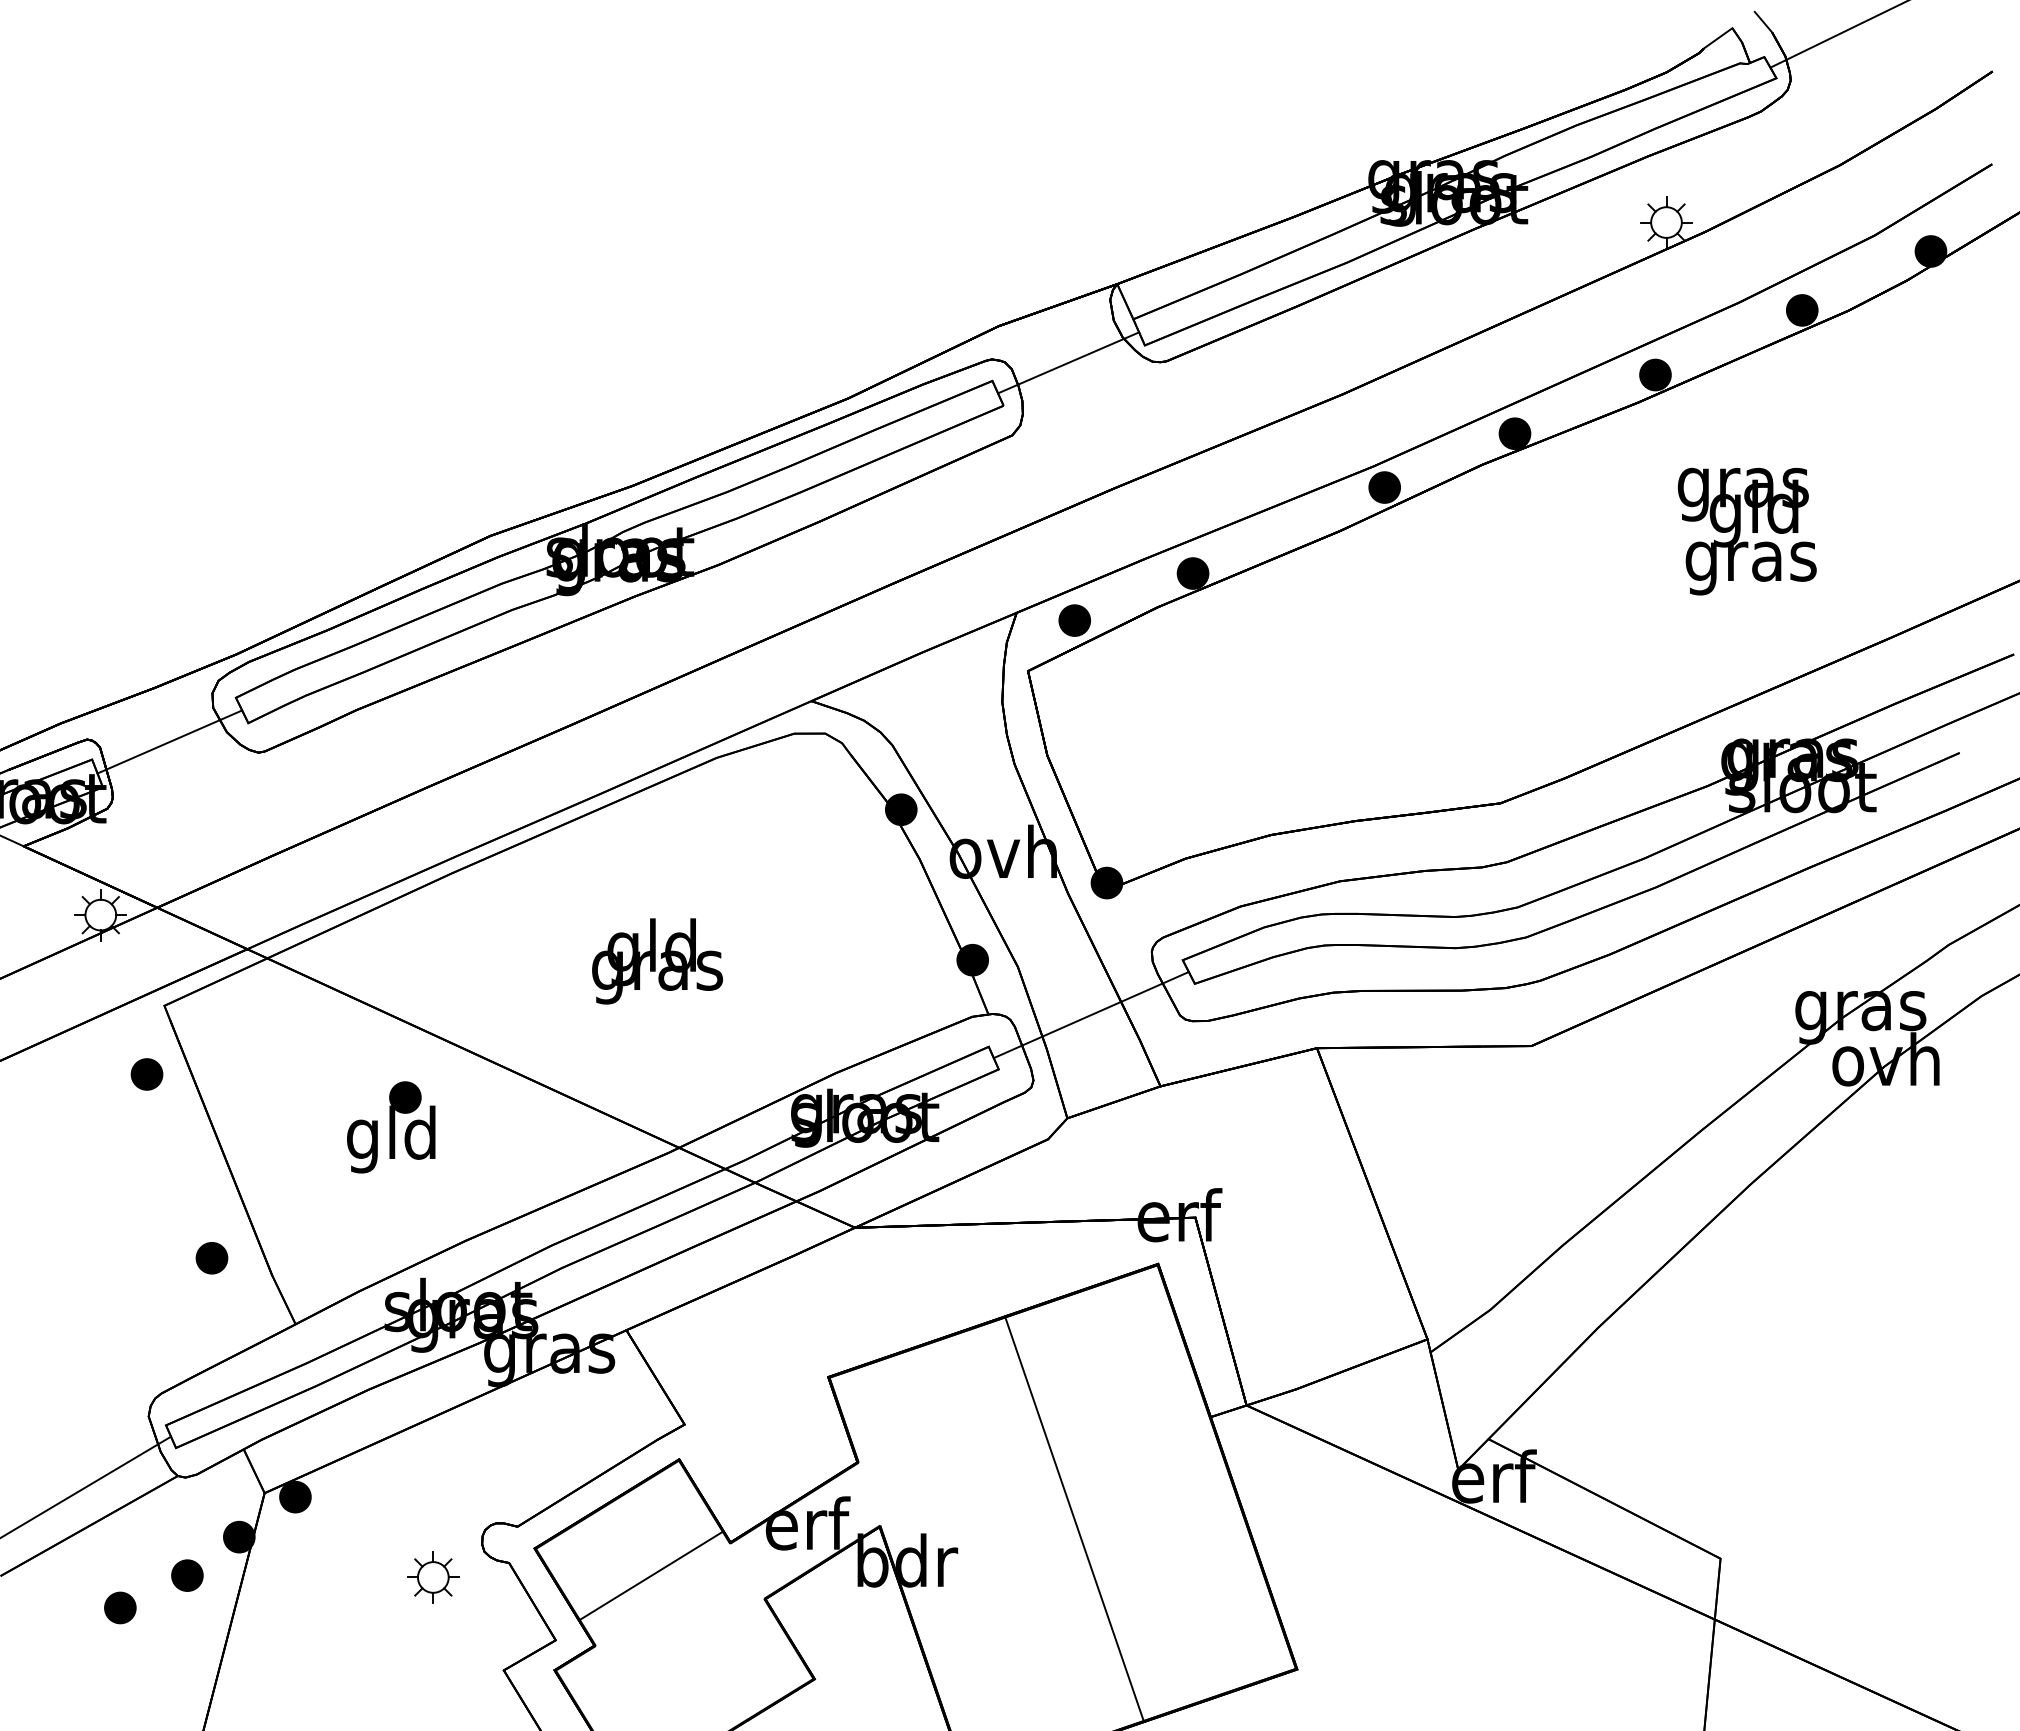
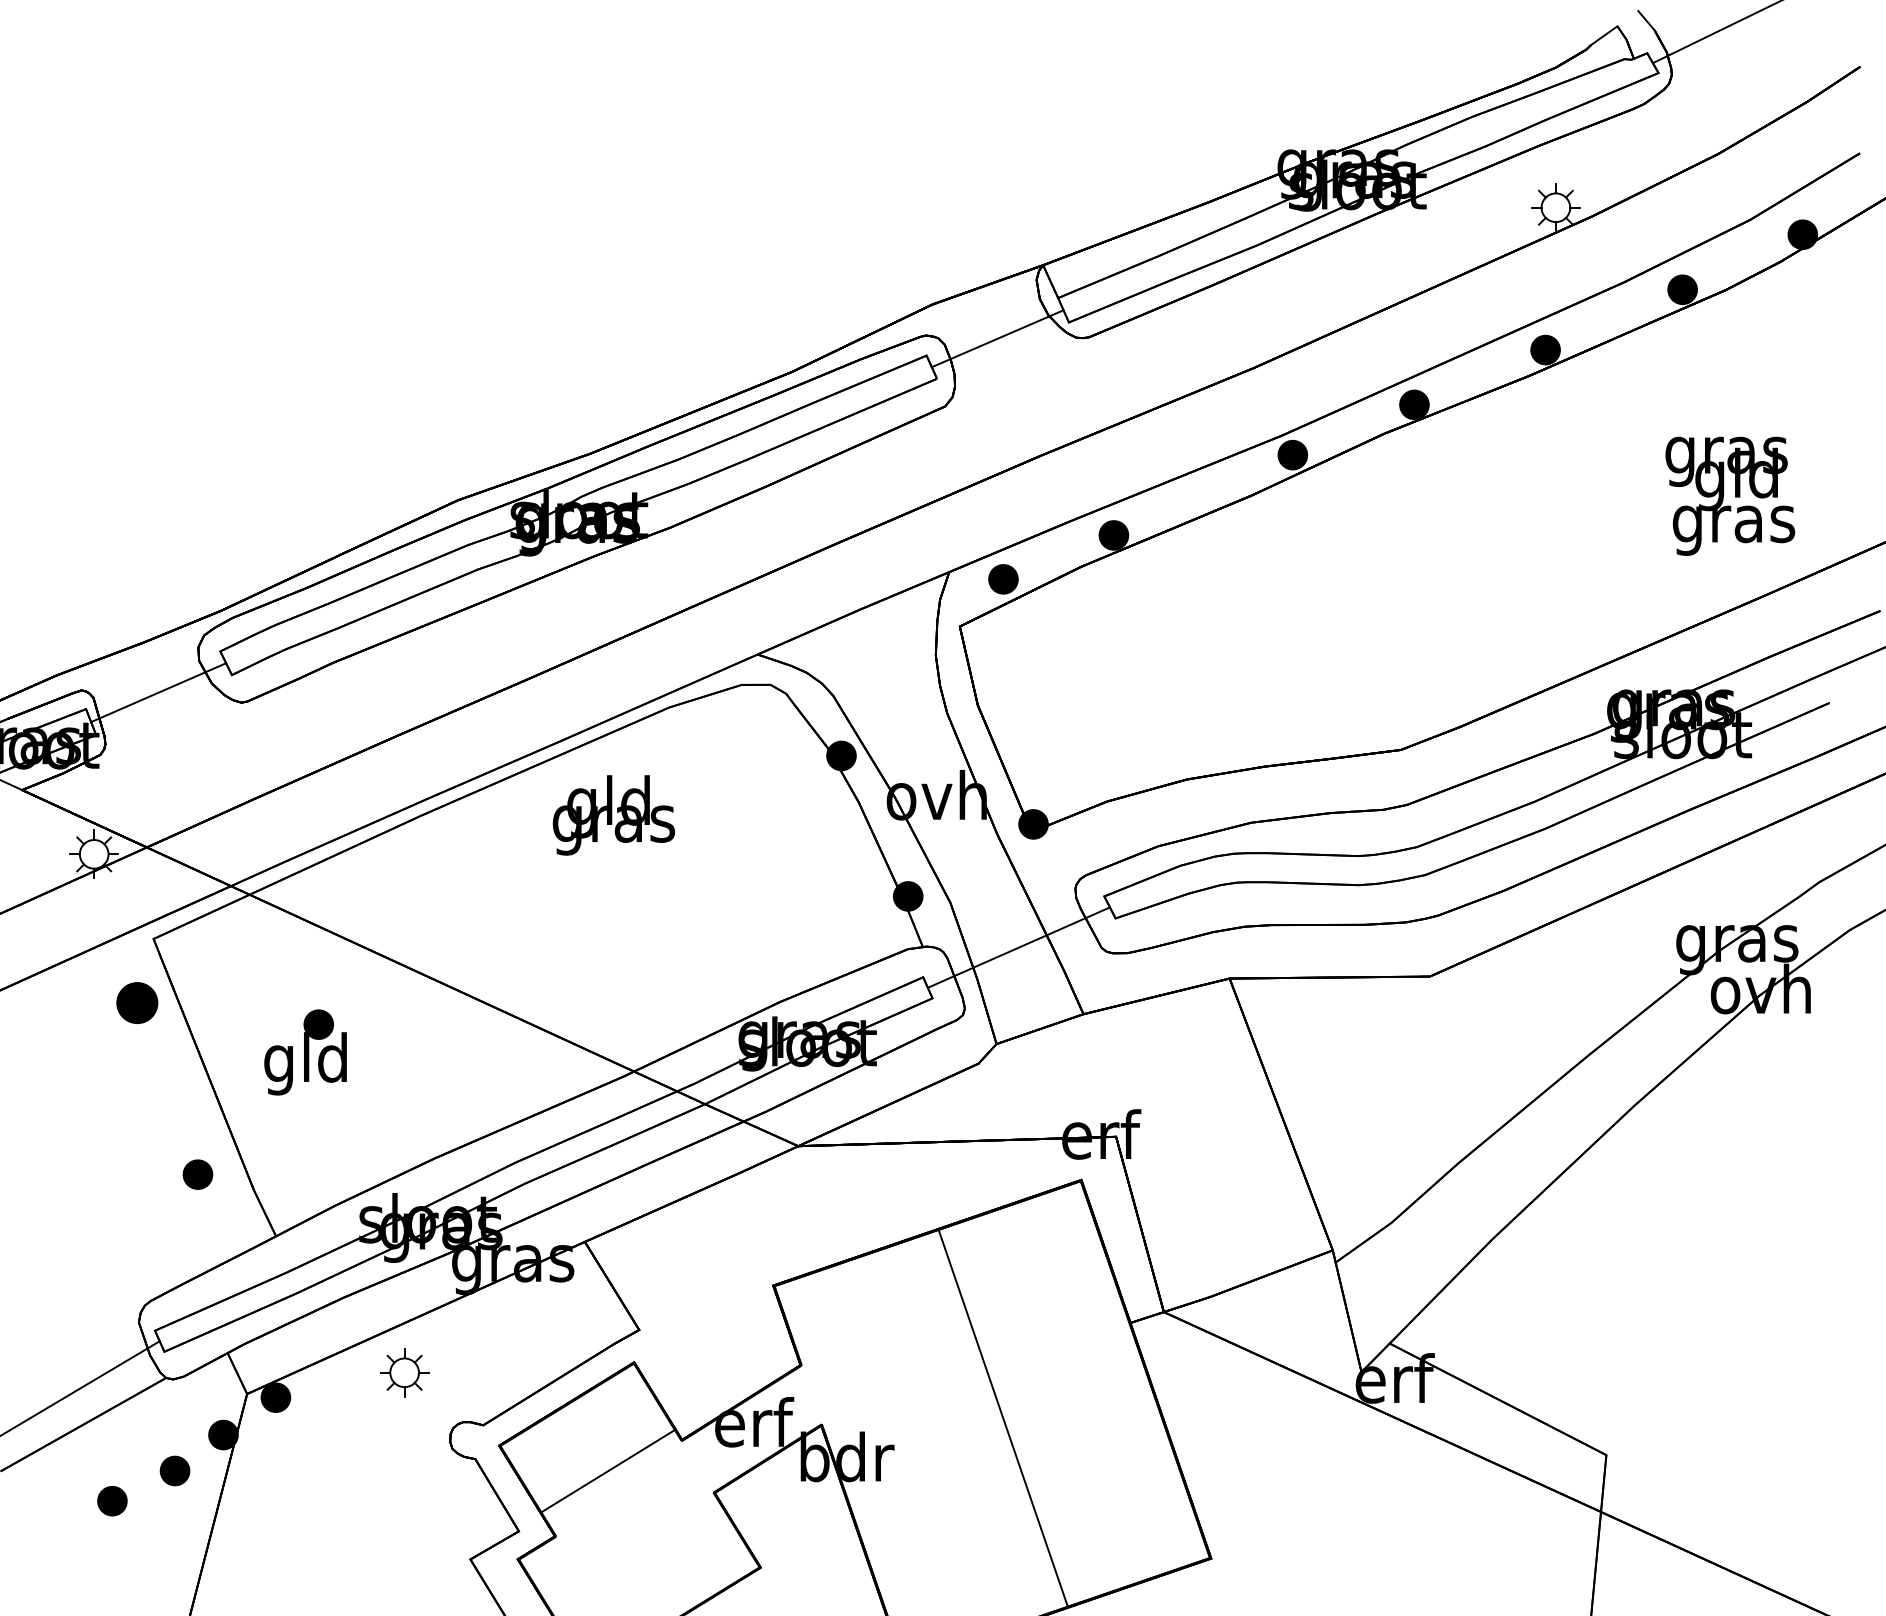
text: (1746, 531) -> (1729, 496), moved
text: (657, 961) -> (613, 815), moved
part: (146, 1074) -> (136, 1003), size x1.4
part: (391, 1127) -> (305, 1052), moved
part: (433, 1577) -> (404, 1372), moved

